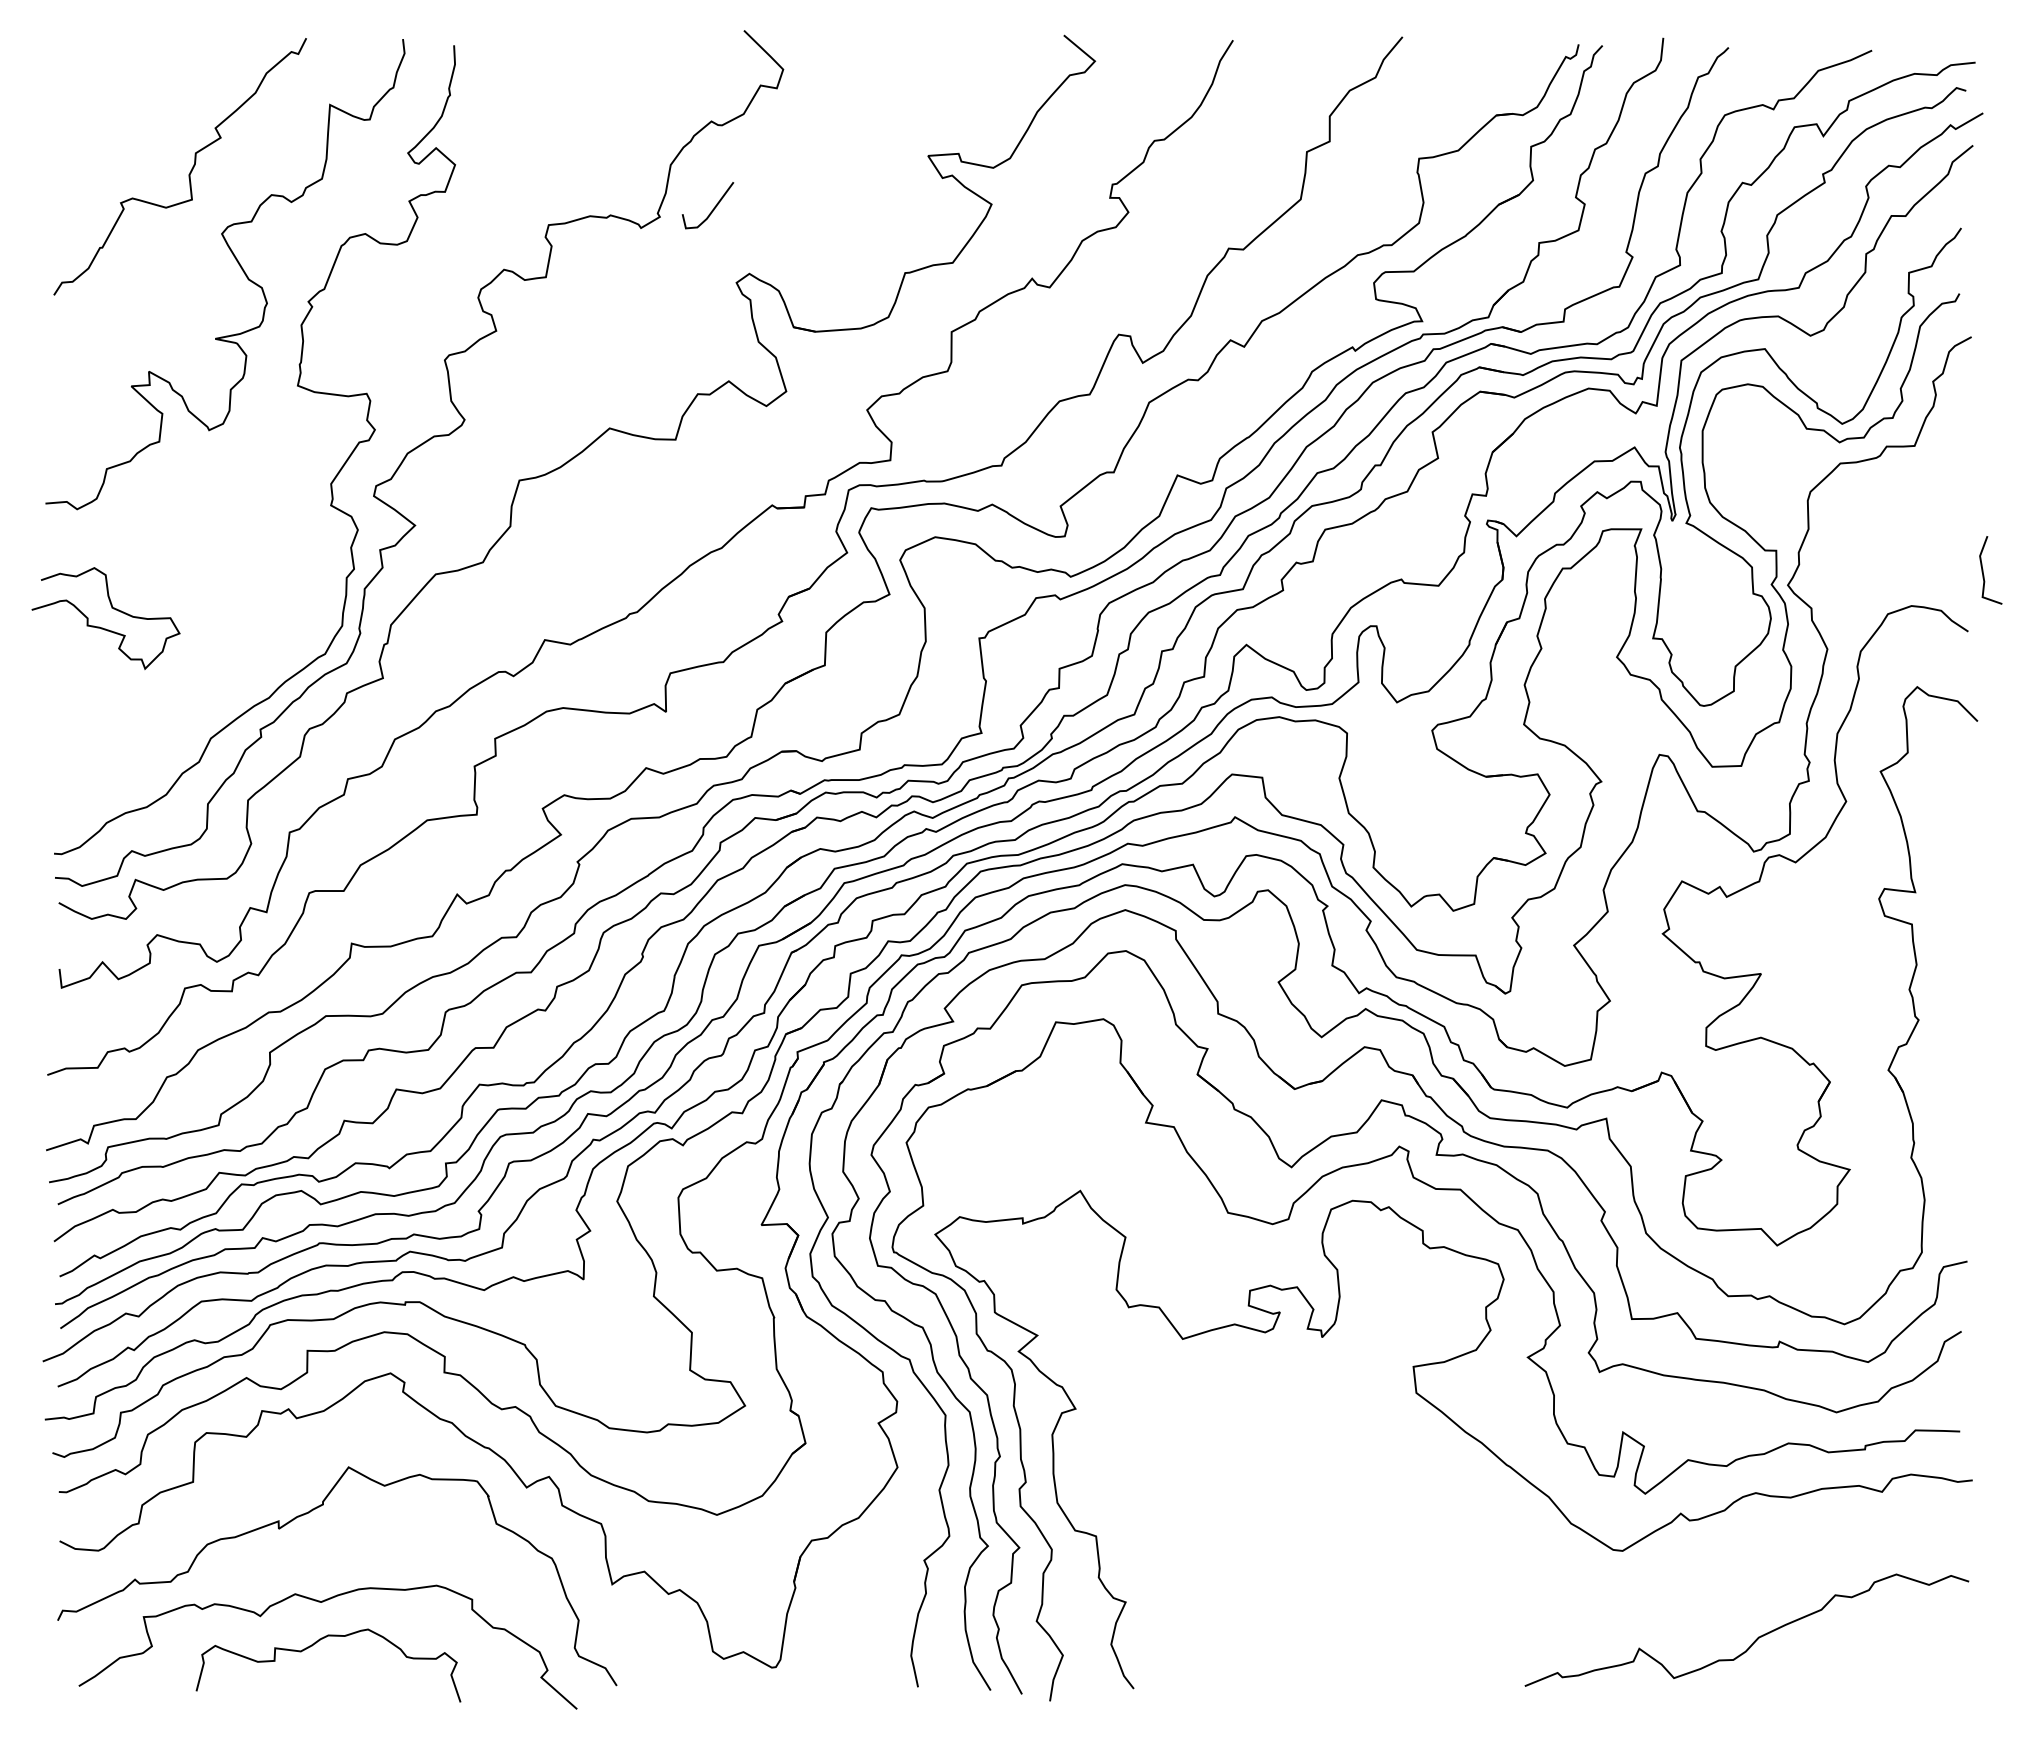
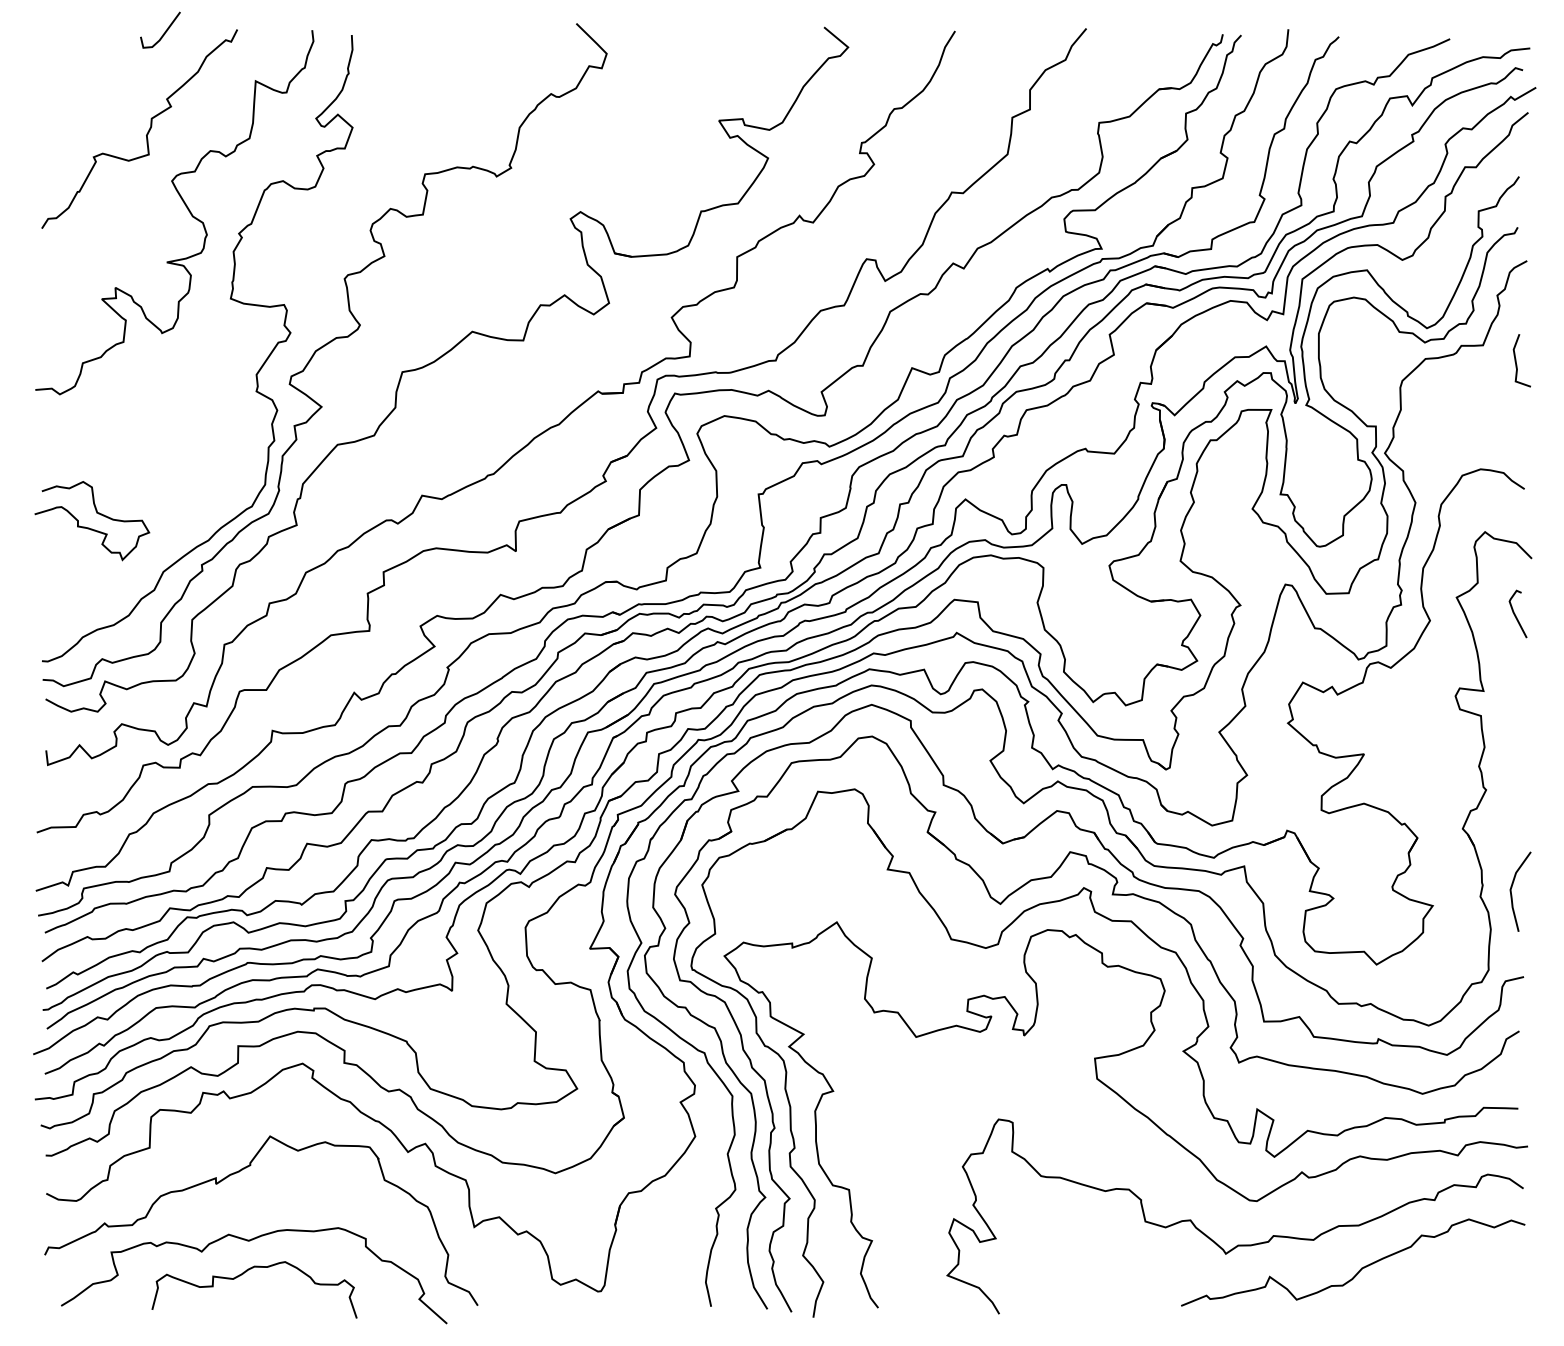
line: (713, 208) -> (164, 32), moved
line: (1983, 570) -> (1516, 360), moved
curve: (102, 626) -> (89, 527), moved
curve: (1956, 792) -> (1515, 613), added
curve: (1952, 1154) -> (1512, 894), added
curve: (1598, 1606) -> (1238, 1244), added

